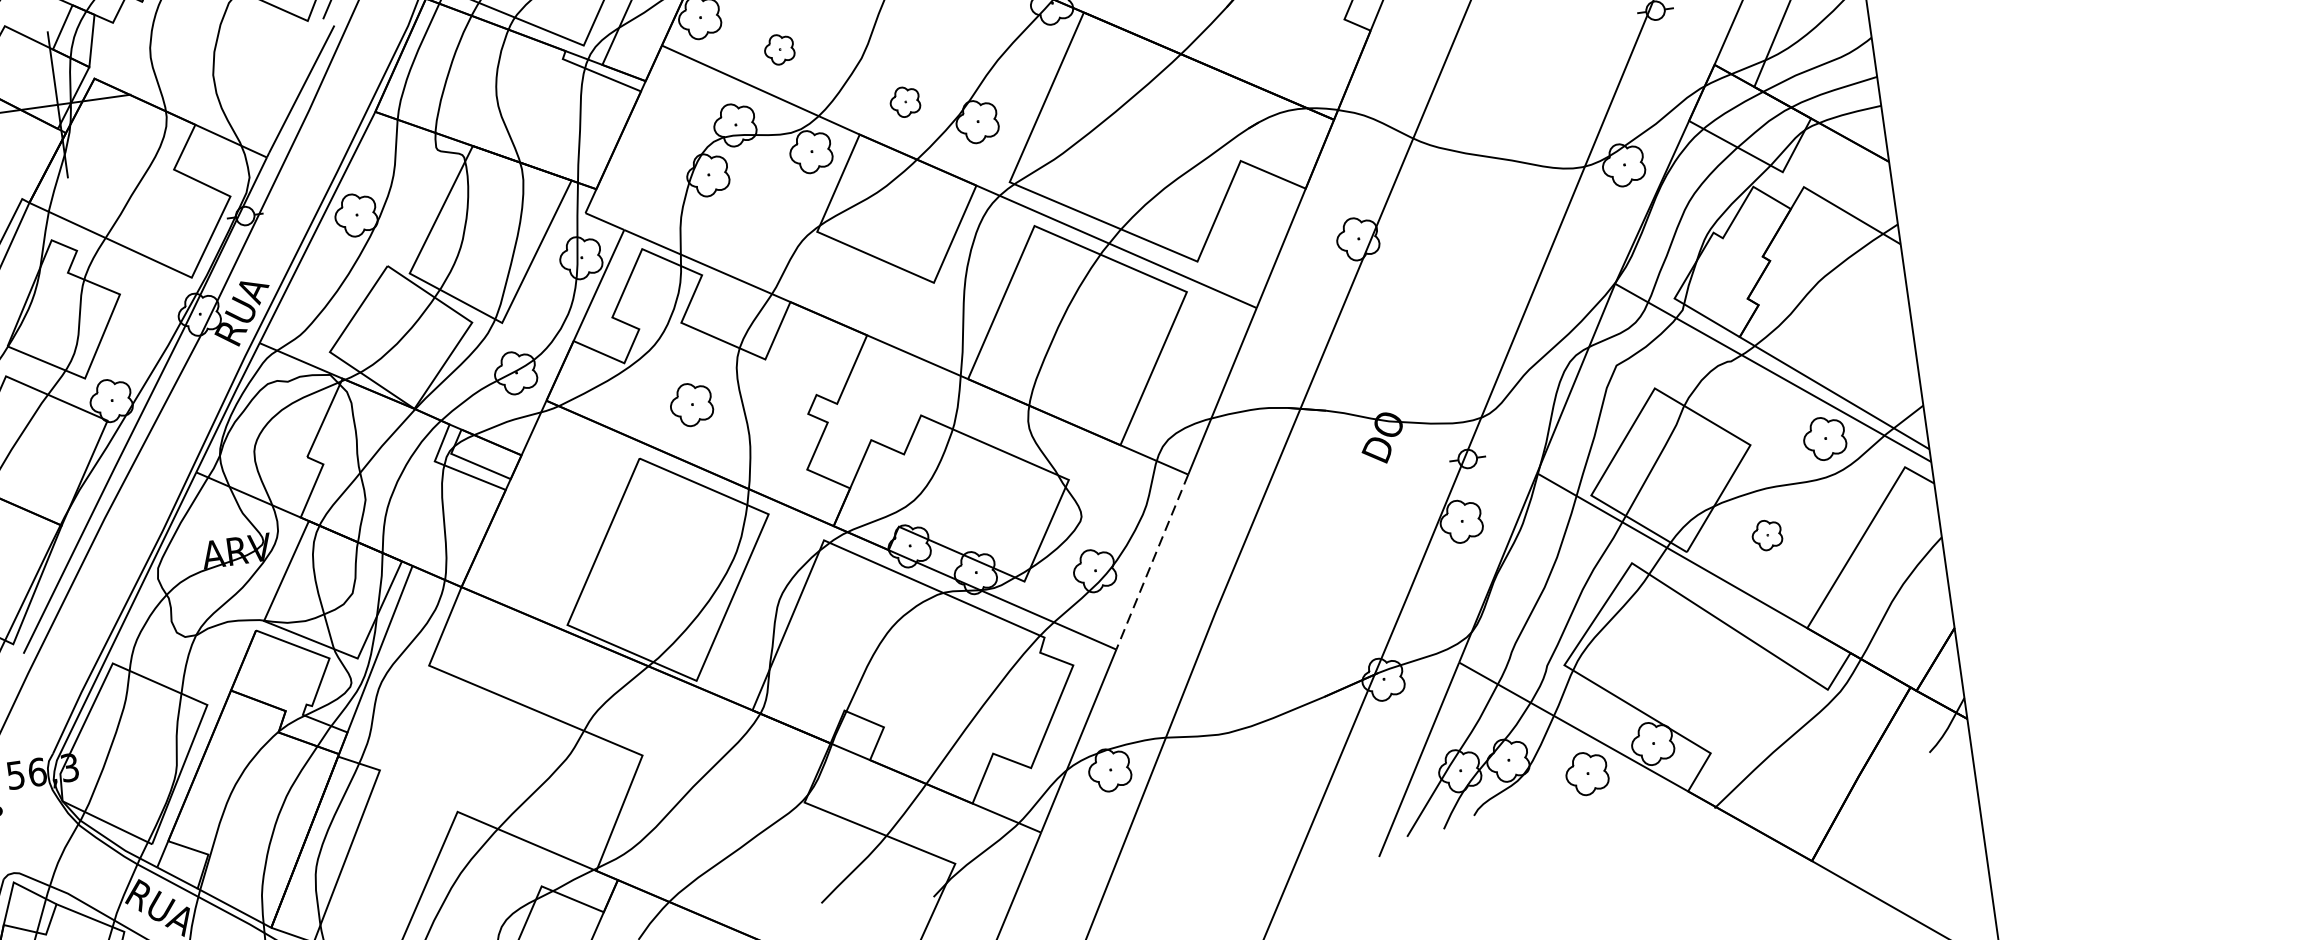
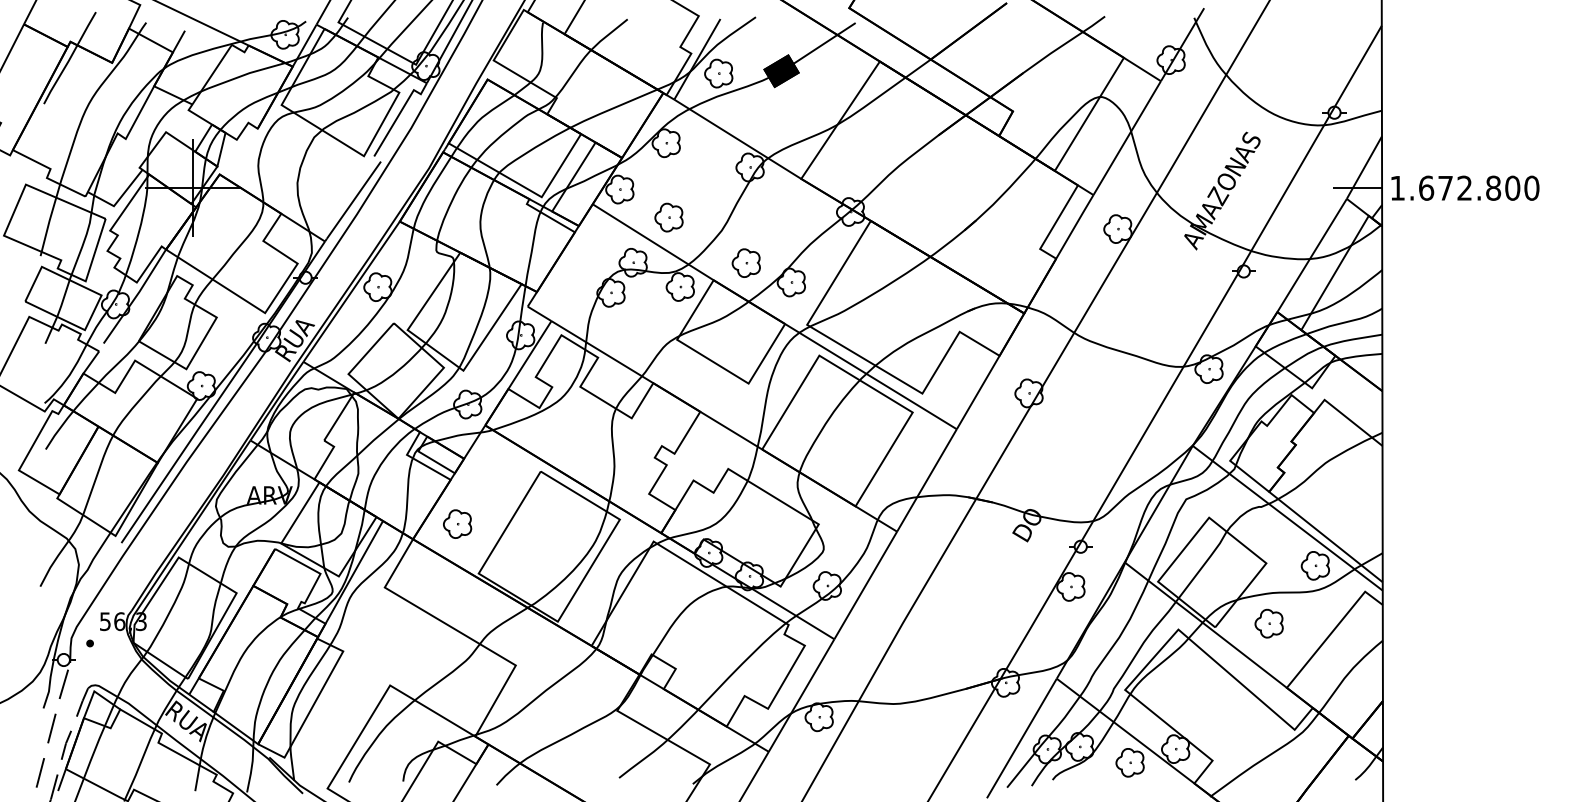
part: (778, 49) -> (668, 217), size x1.43
part: (903, 101) -> (745, 262), size x1.43
part: (691, 403) -> (457, 523), moved
part: (1766, 535) -> (1268, 623), size x1.43
line: (1151, 562) -> (865, 585), dashed -> solid

